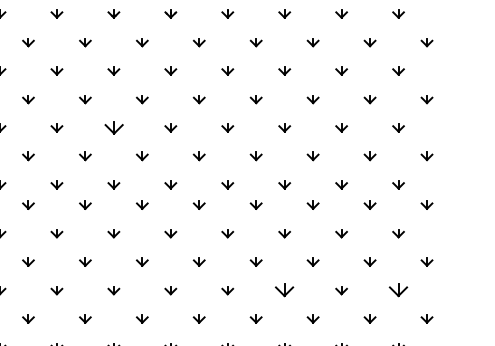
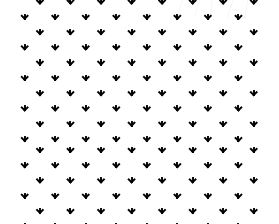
part: (113, 128) -> (85, 108), size x0.62
part: (284, 290) -> (177, 195), size x0.62
part: (398, 290) -> (238, 195), size x0.62

